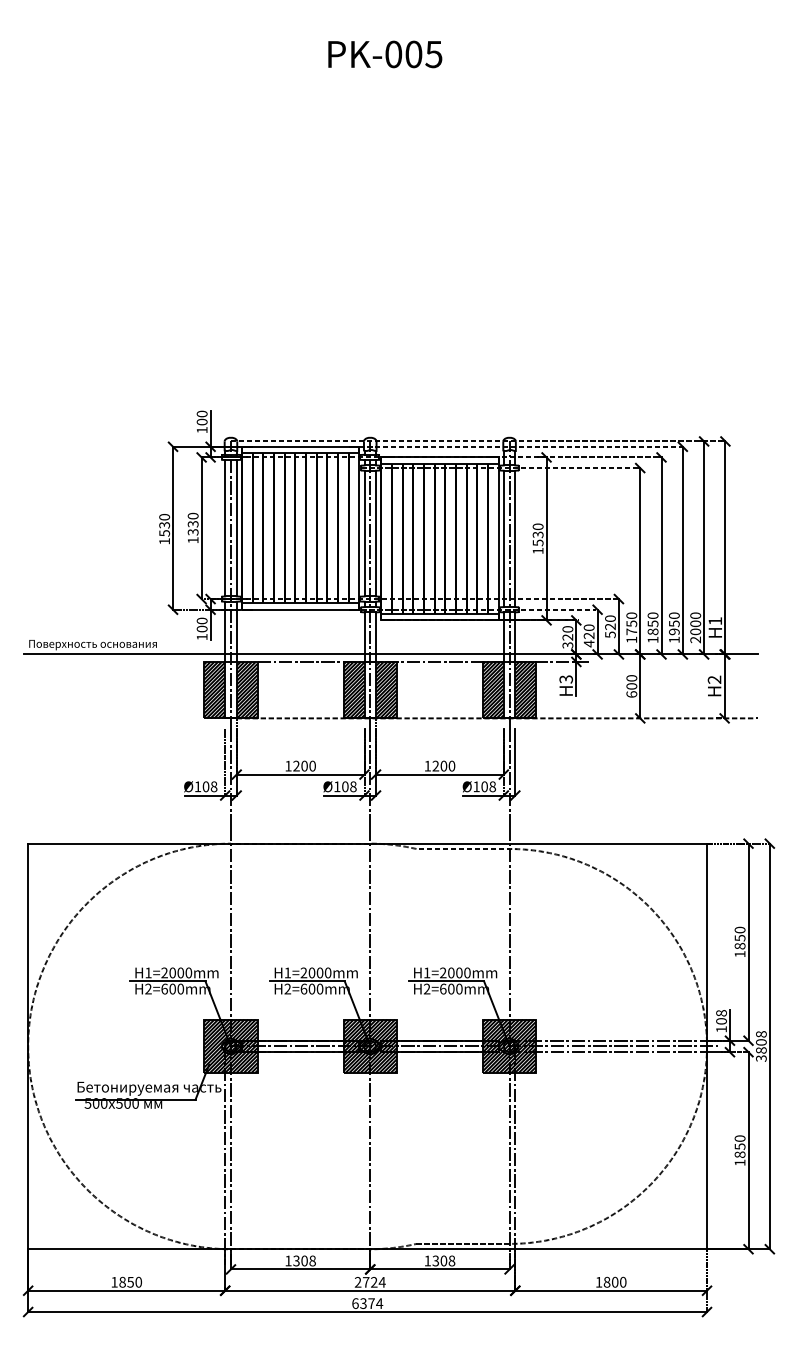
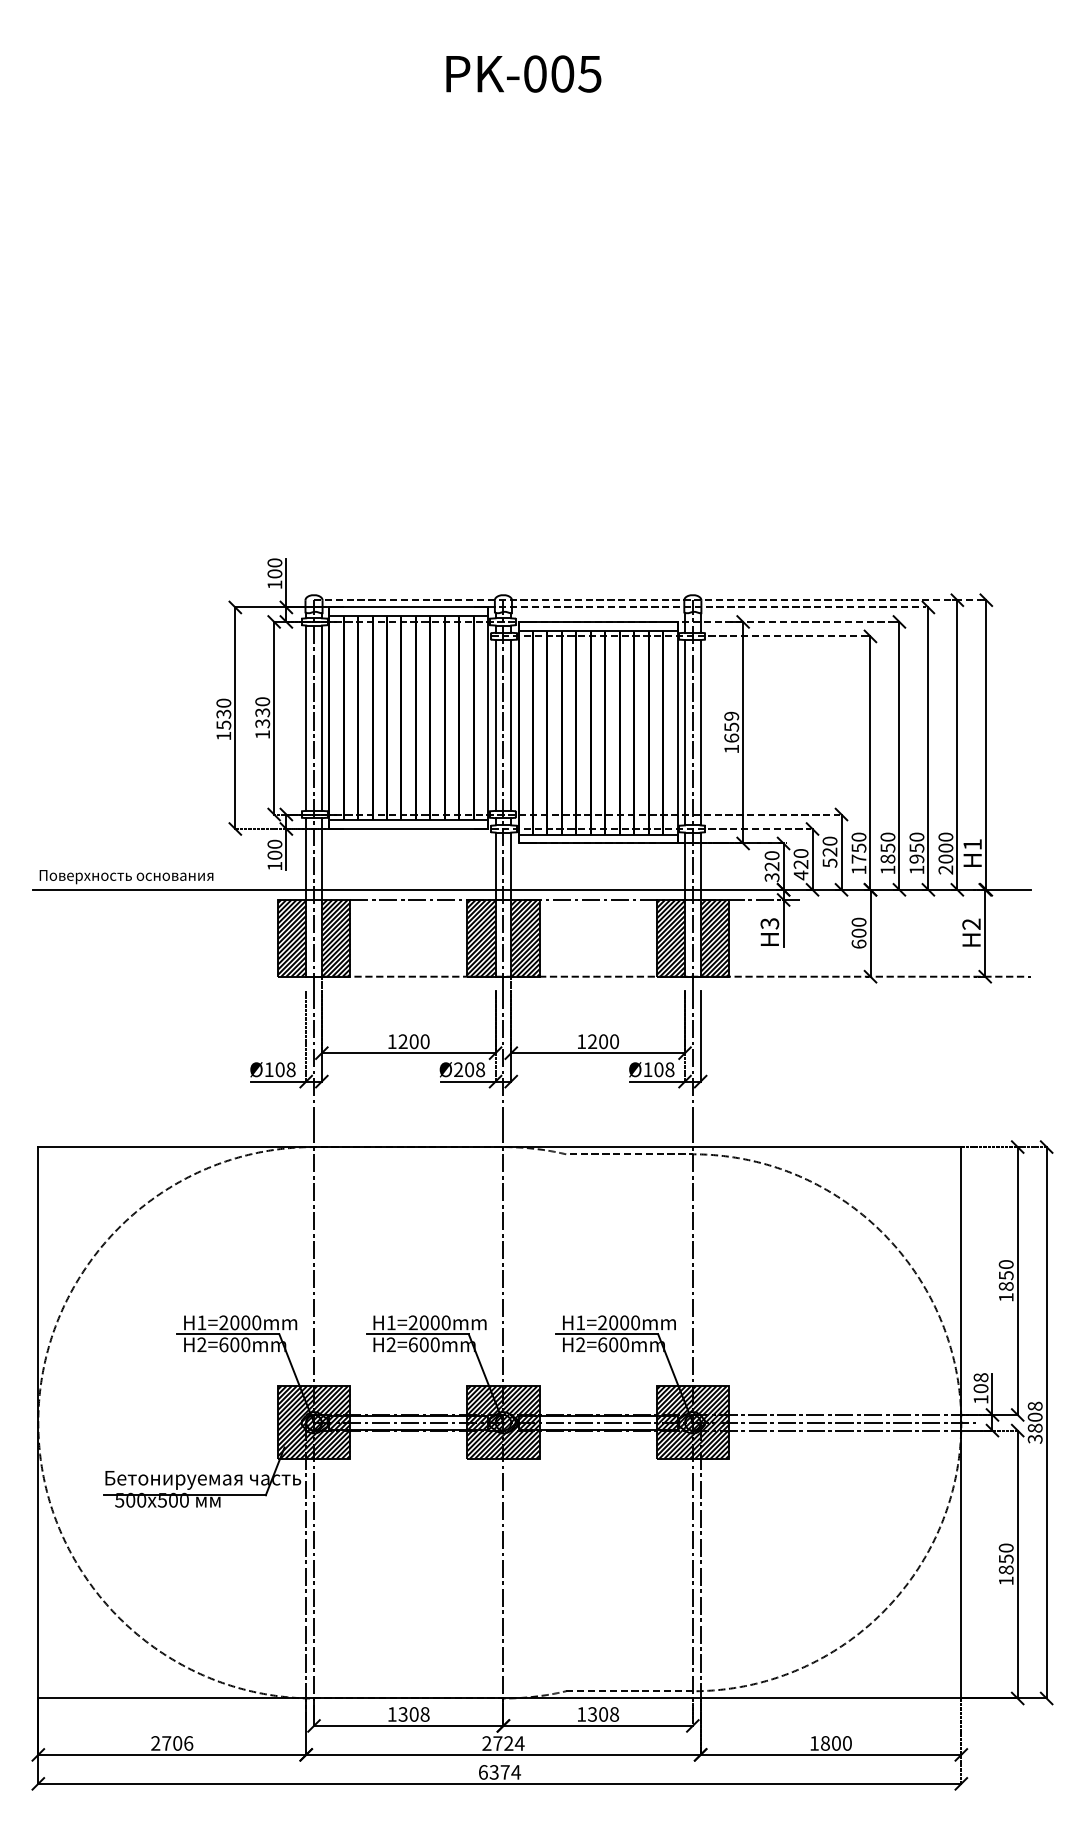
text: (538, 534) -> (731, 726), 1530 -> 1659
text: (337, 786) -> (458, 1069), Ø108 -> Ø208
text: (126, 1282) -> (172, 1743), 1850 -> 2706

